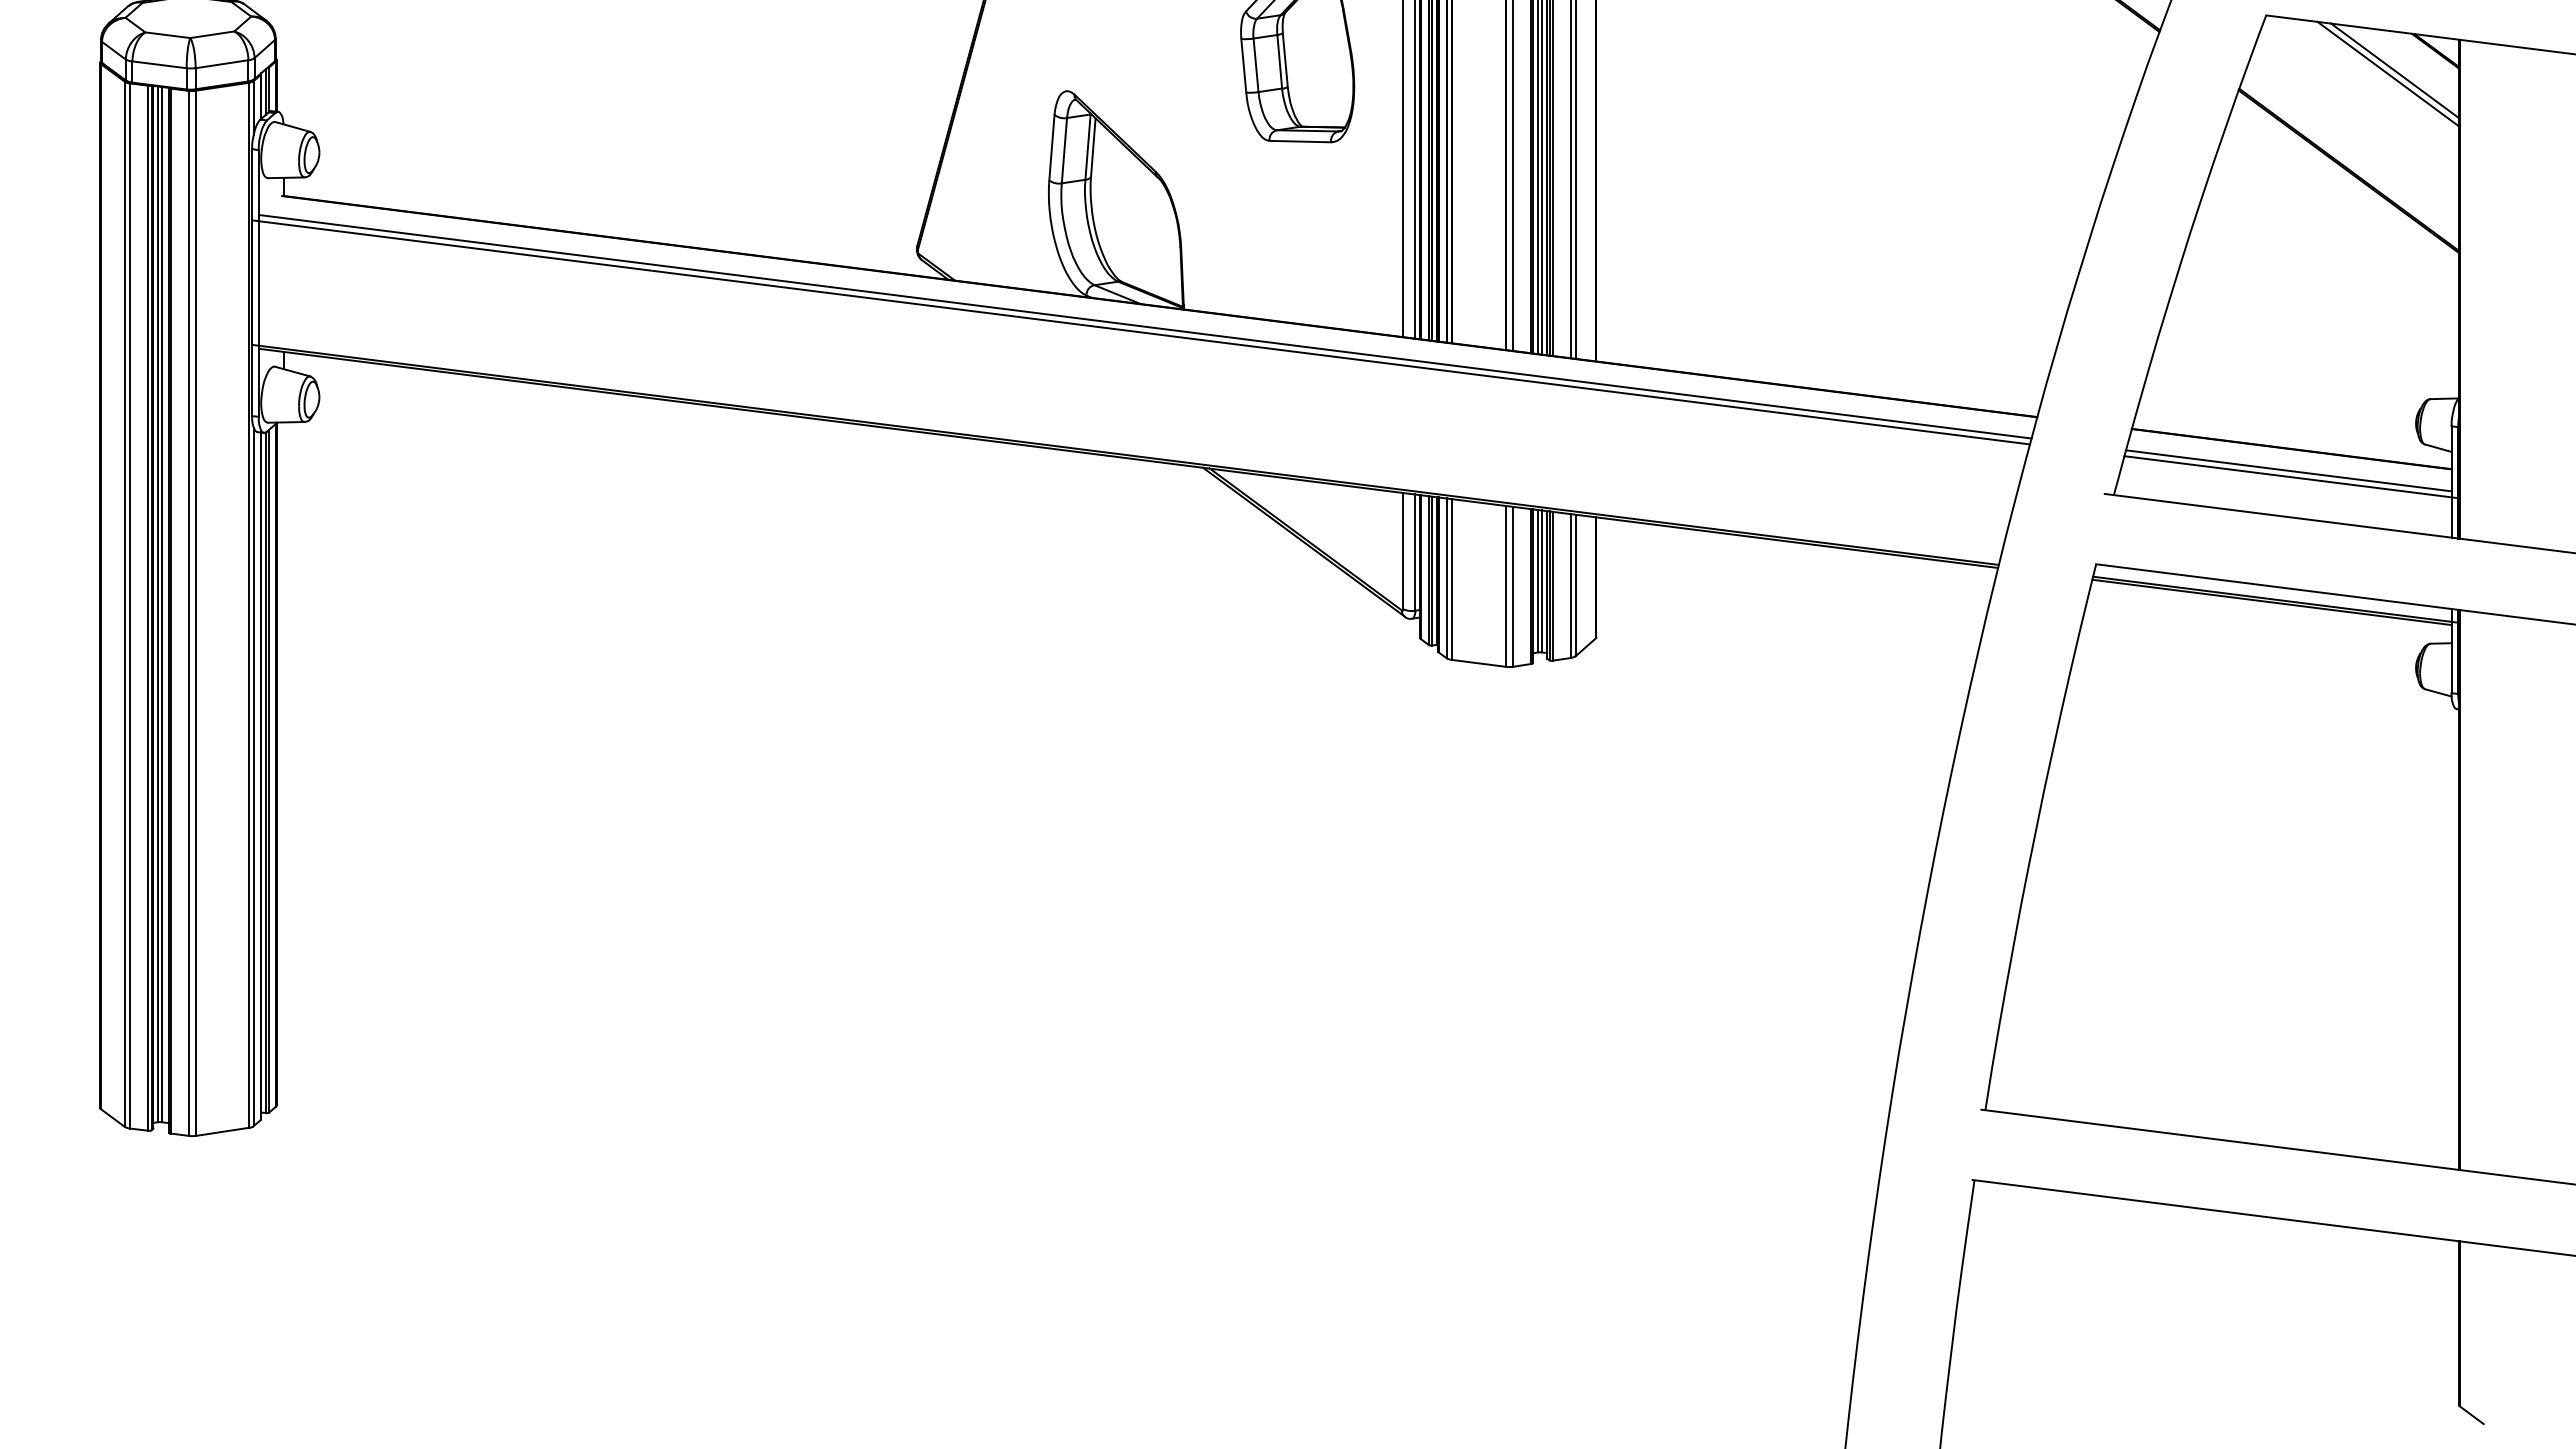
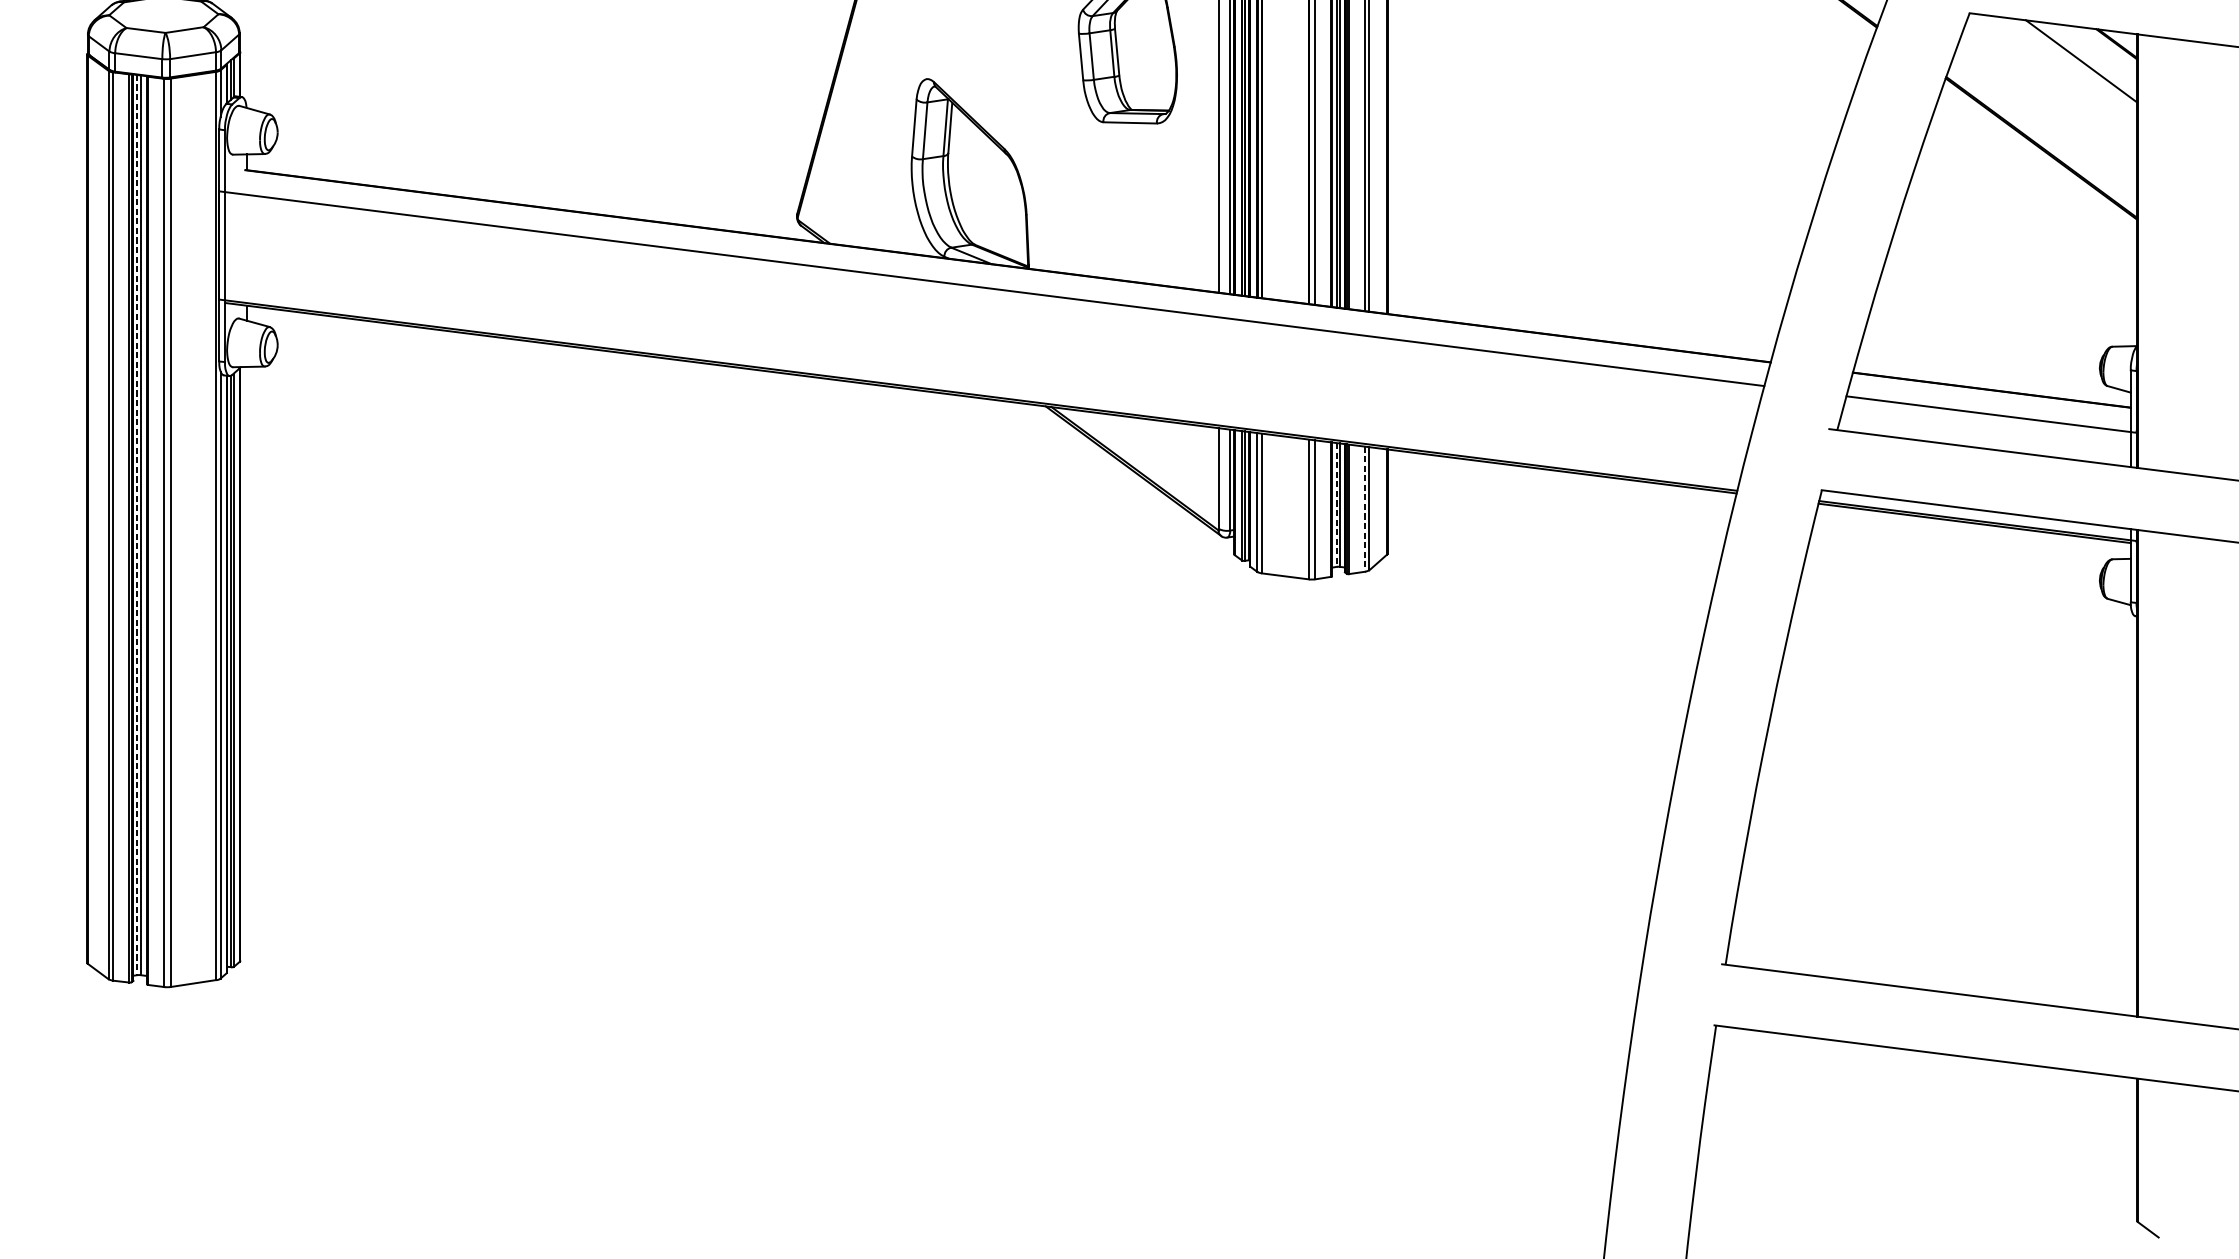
line: (2388, 73) -> (2075, 63), removed
line: (1145, 326) -> (995, 283), removed
line: (2288, 470) -> (1989, 408), removed
line: (1537, 581) -> (1336, 505), solid -> dashed
line: (1570, 586) -> (1365, 509), solid -> dashed
line: (157, 604) -> (136, 525), solid -> dashed

